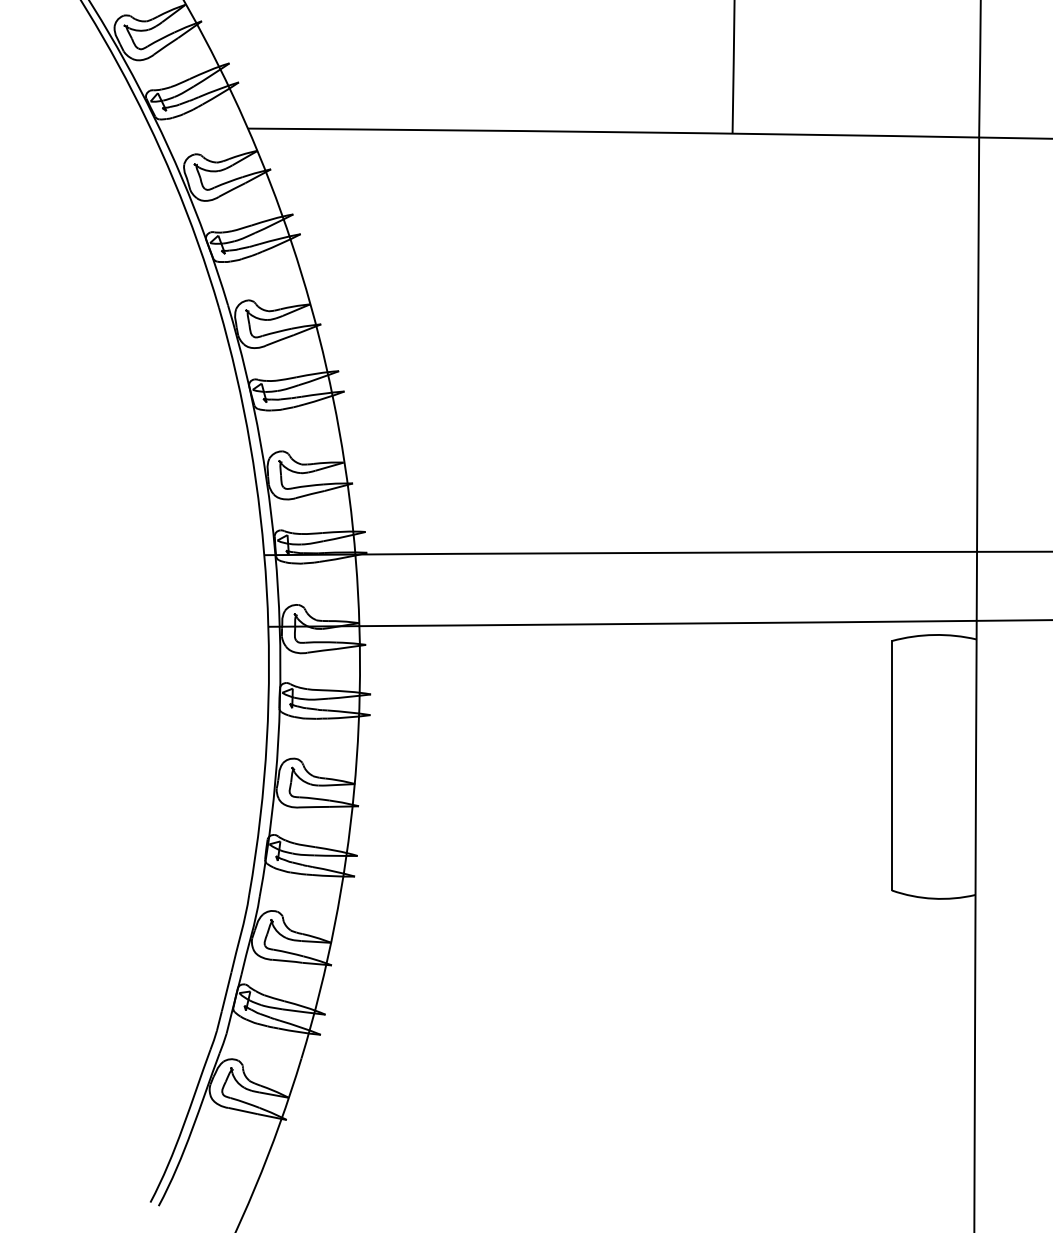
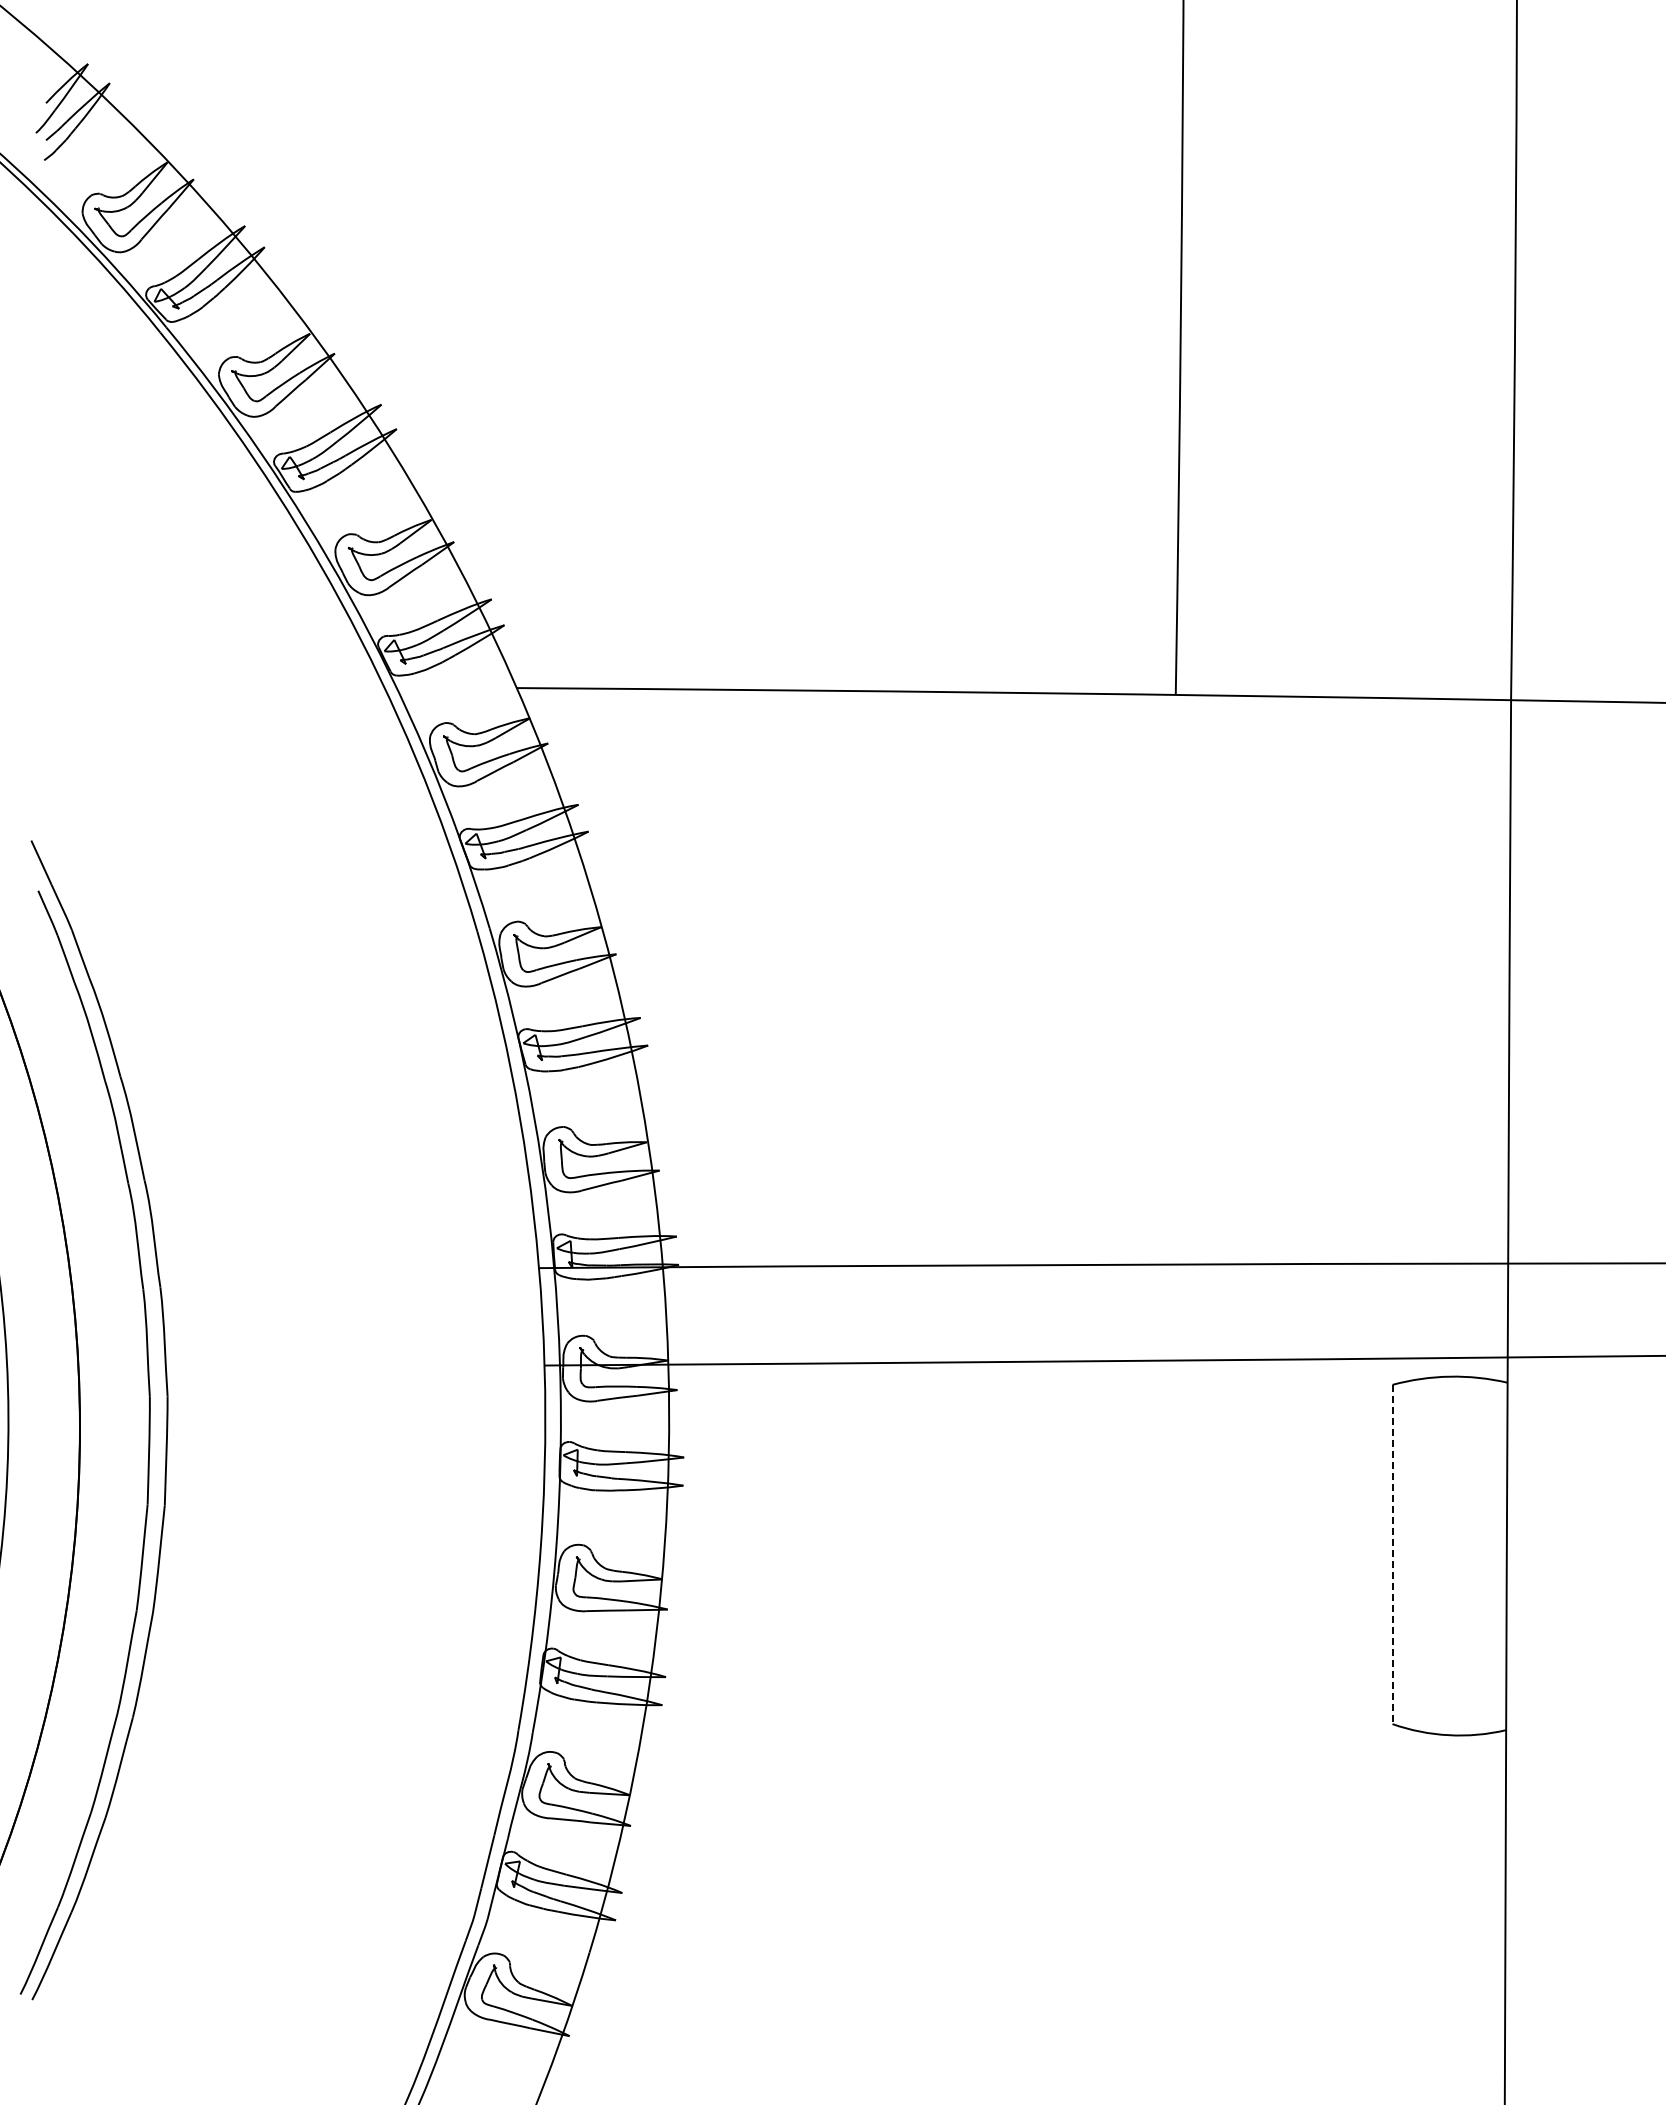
line: (891, 765) -> (1392, 1554), solid -> dashed

